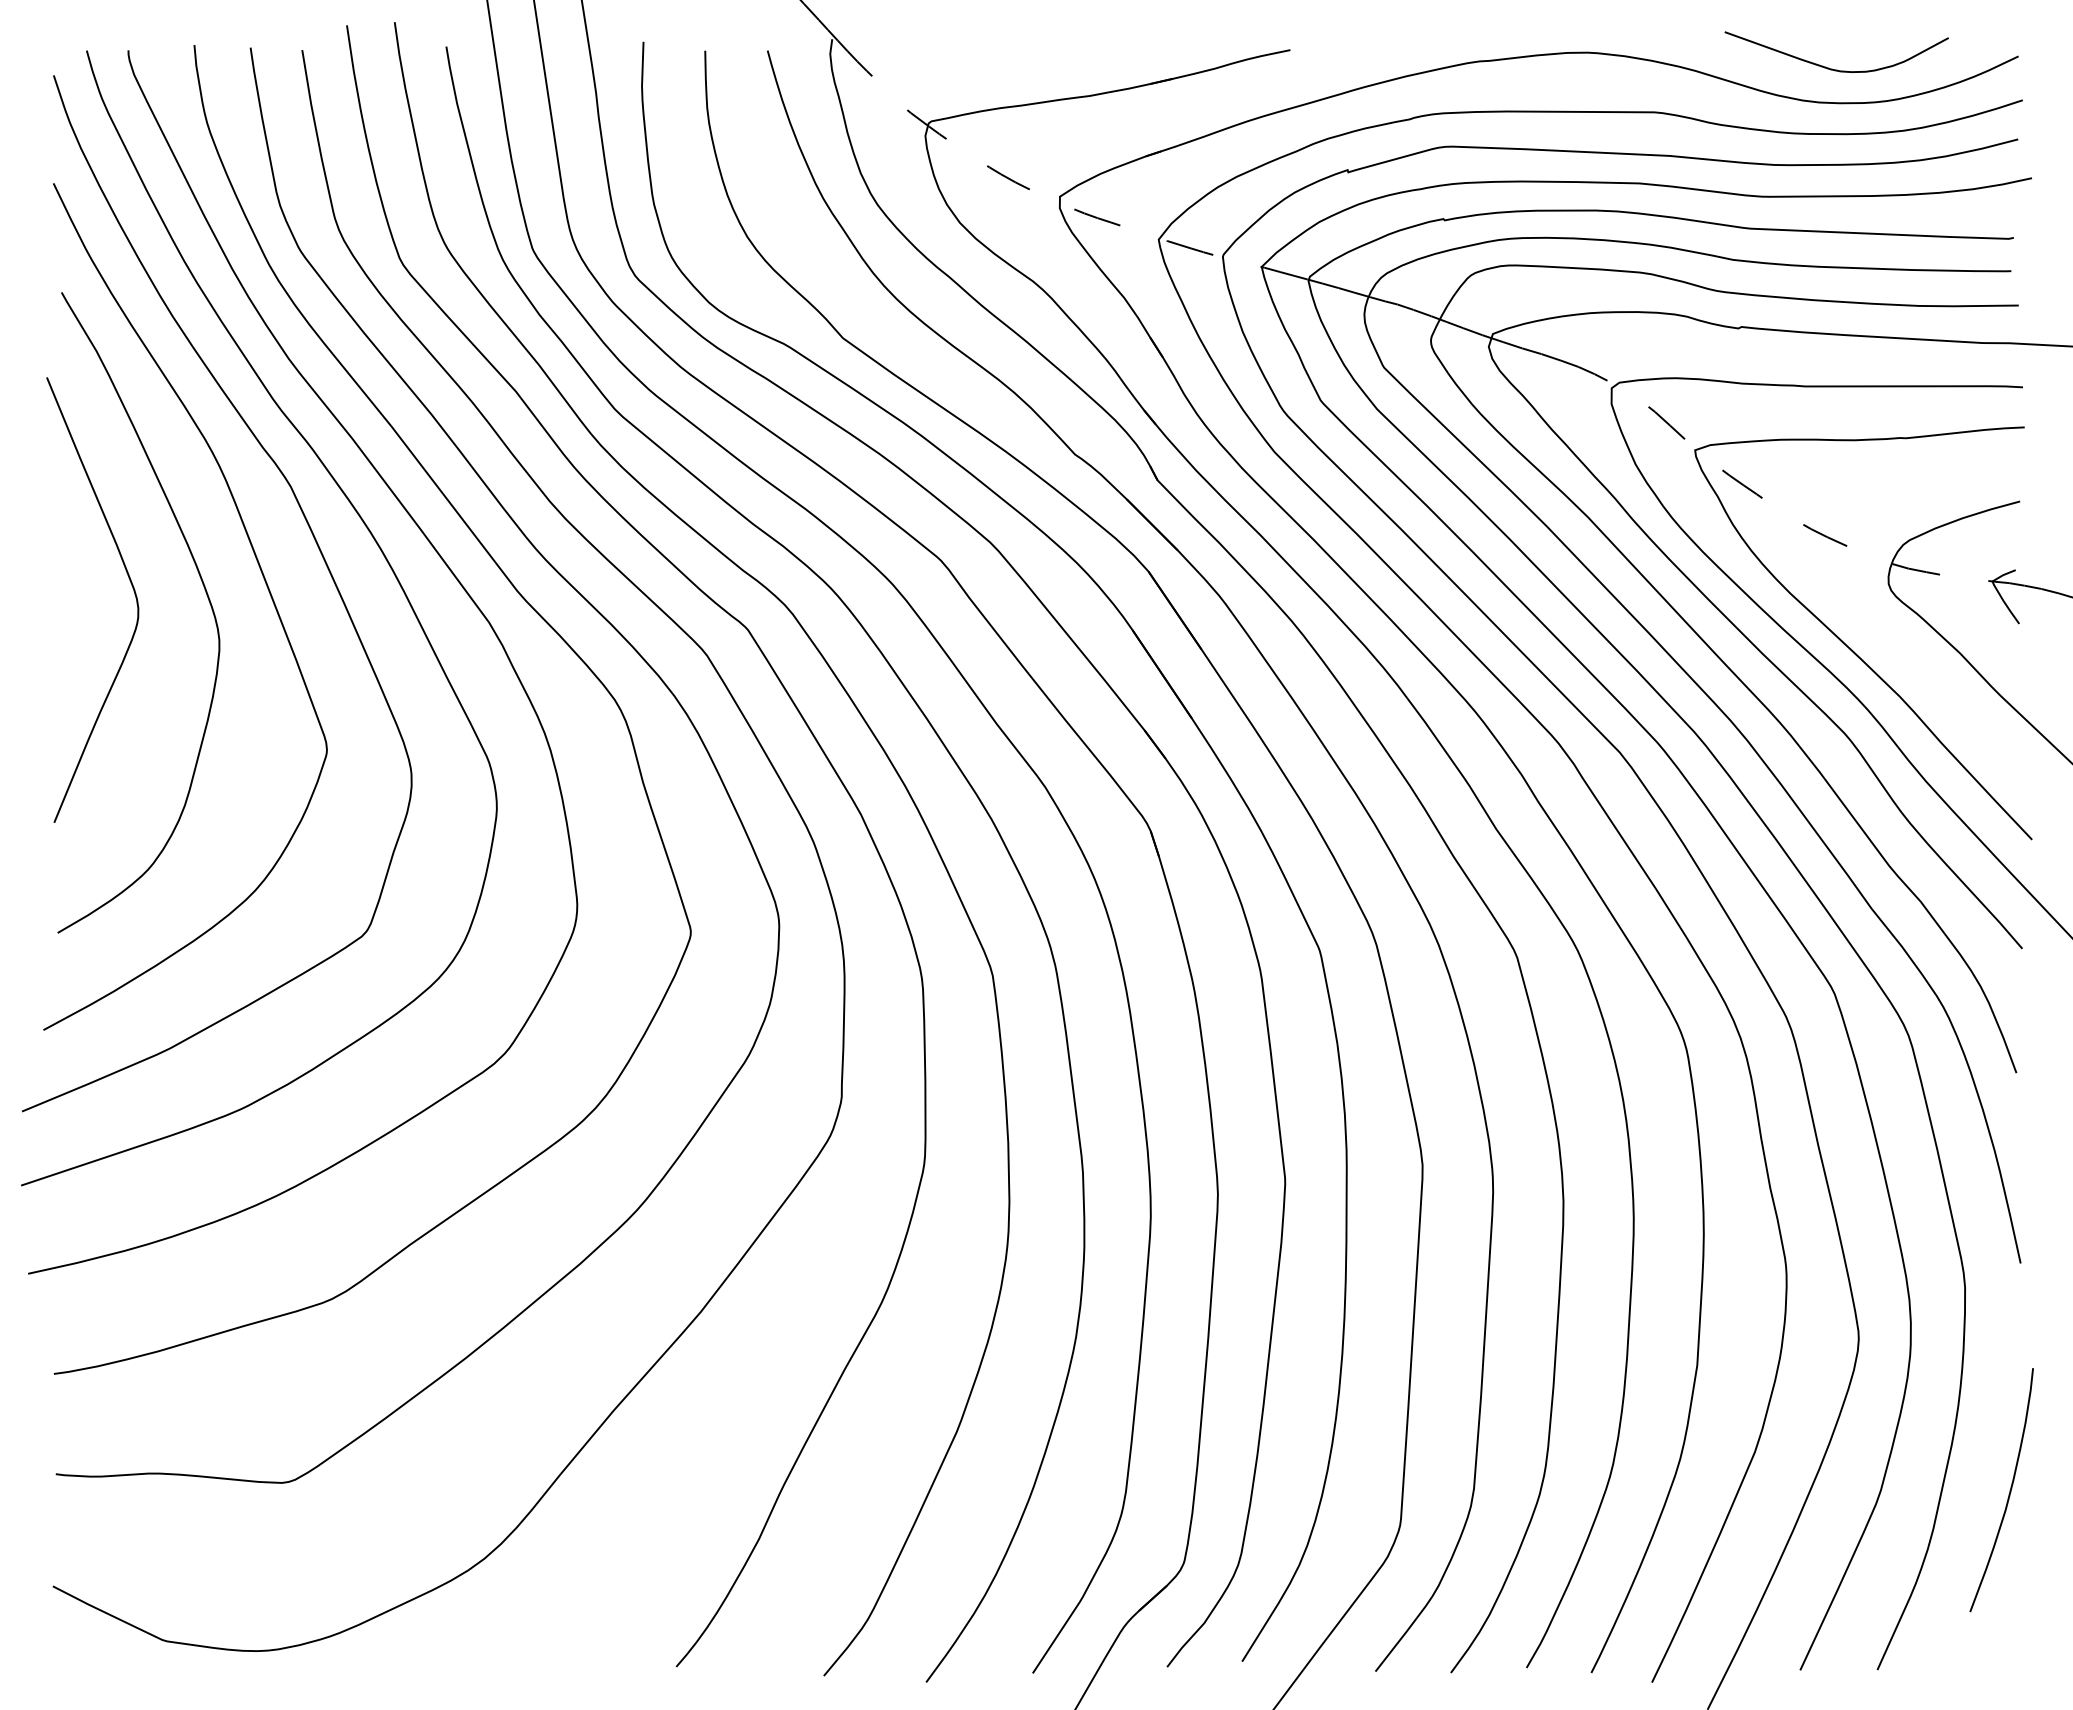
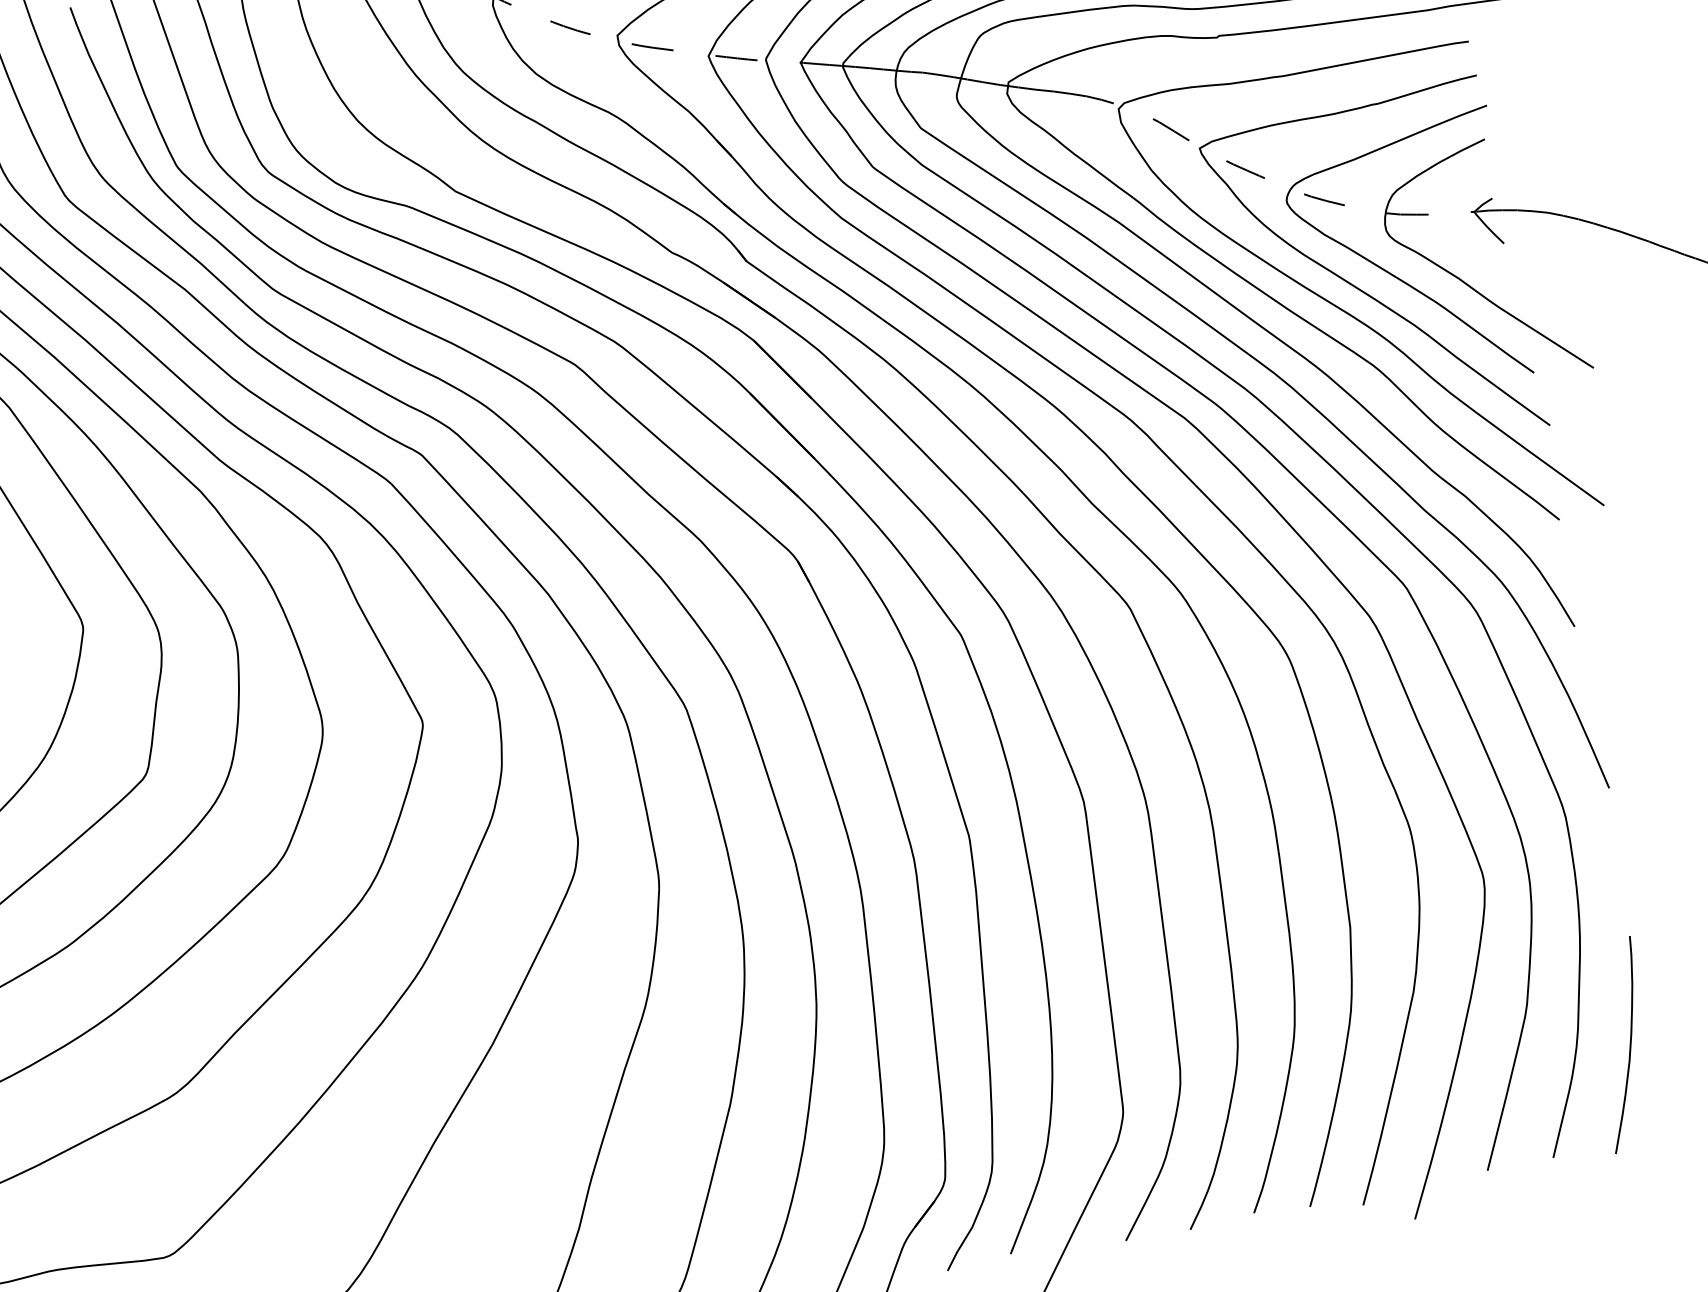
curve: (1891, 638) -> (1397, 276), added
curve: (2009, 1490) -> (1629, 1044), moved

